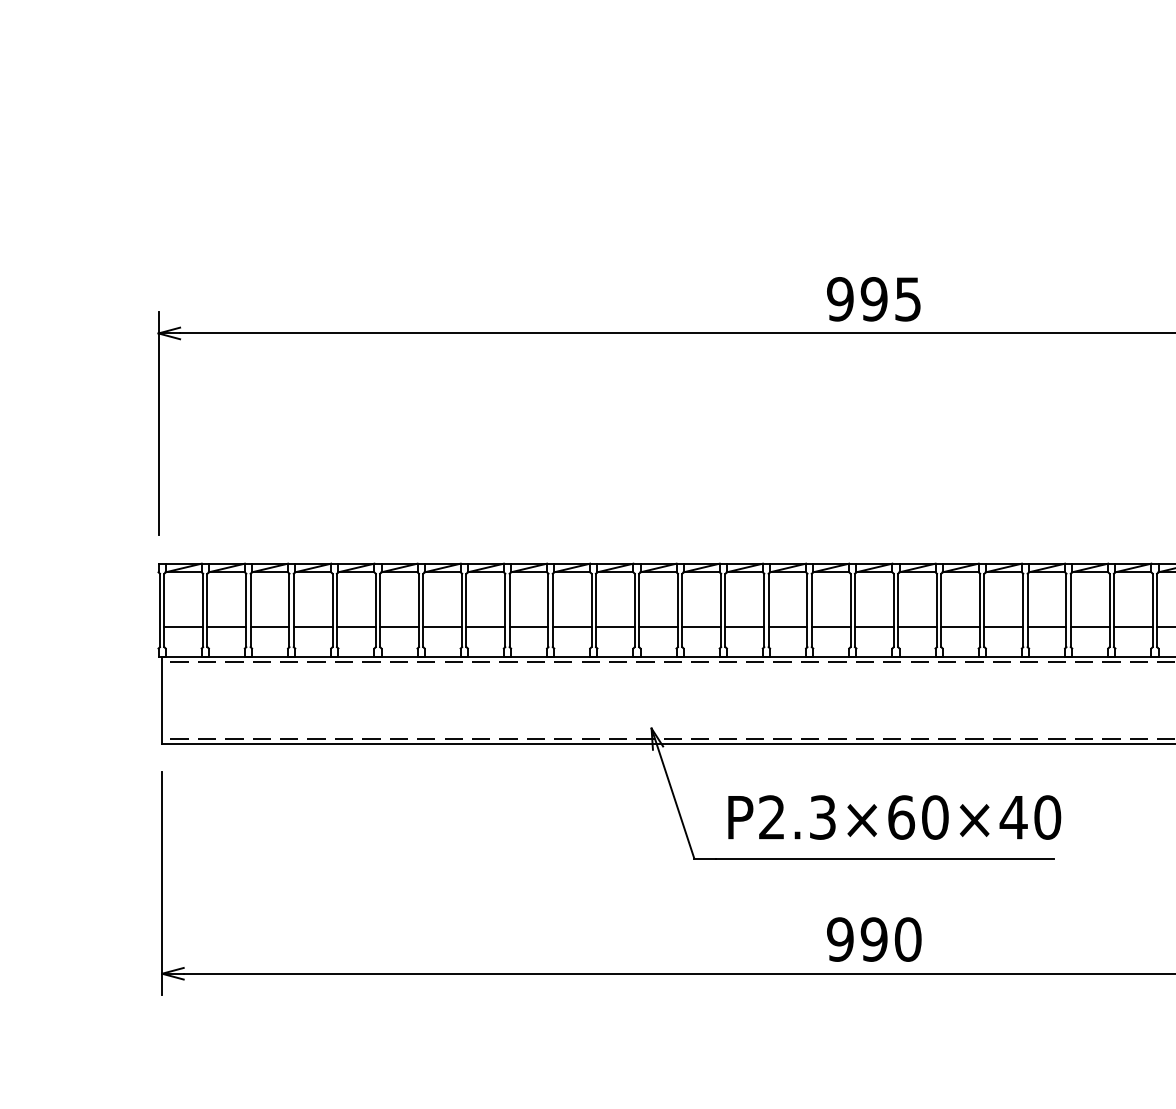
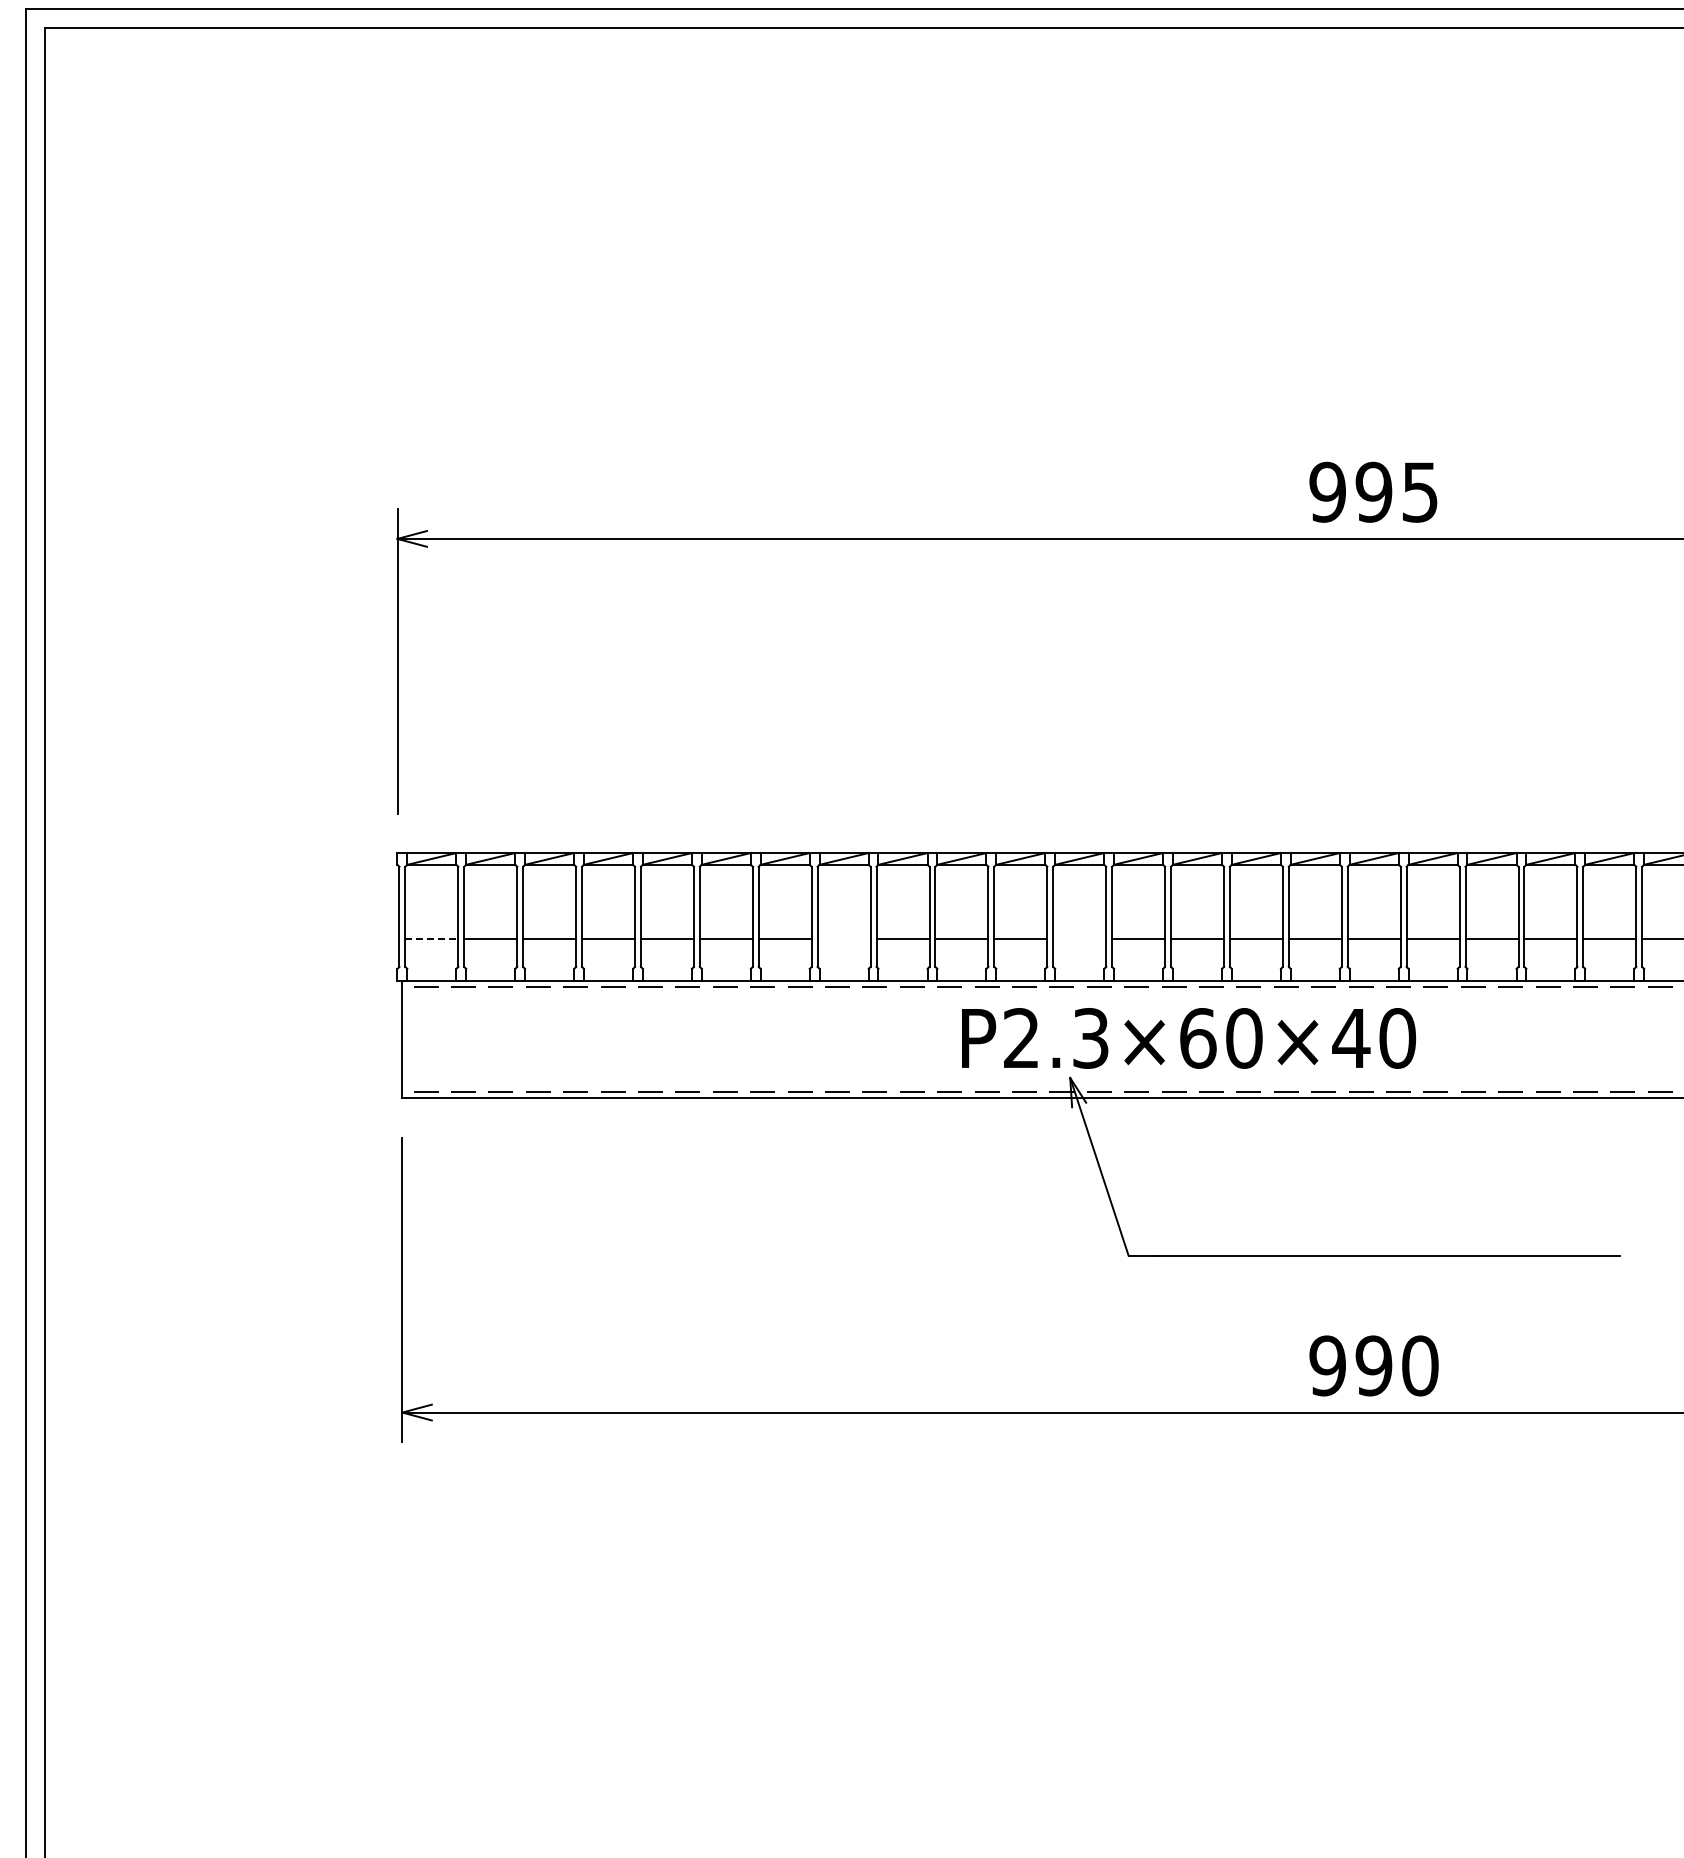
line: (183, 627) -> (431, 939), solid -> dashed
line: (485, 627) -> (843, 939), removed
line: (658, 627) -> (1079, 939), removed
text: (895, 817) -> (1189, 1038), moved

